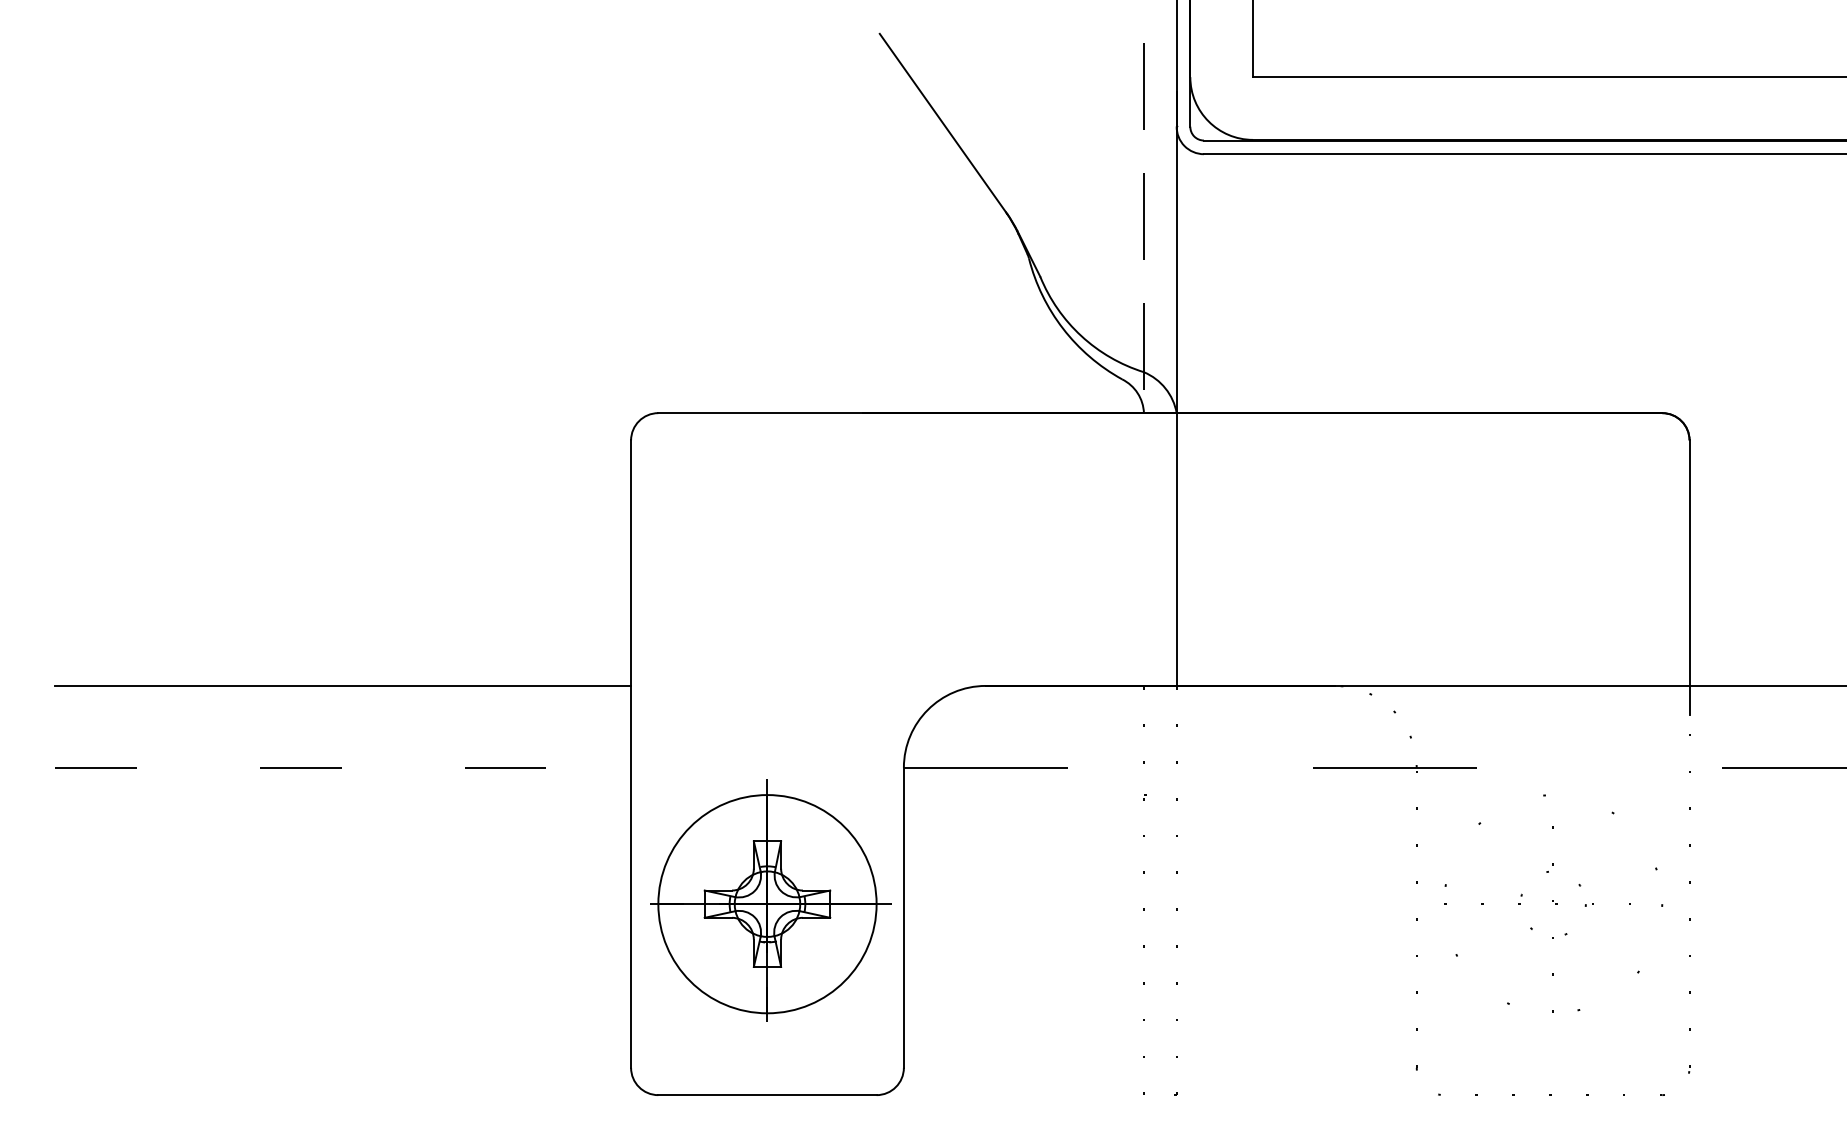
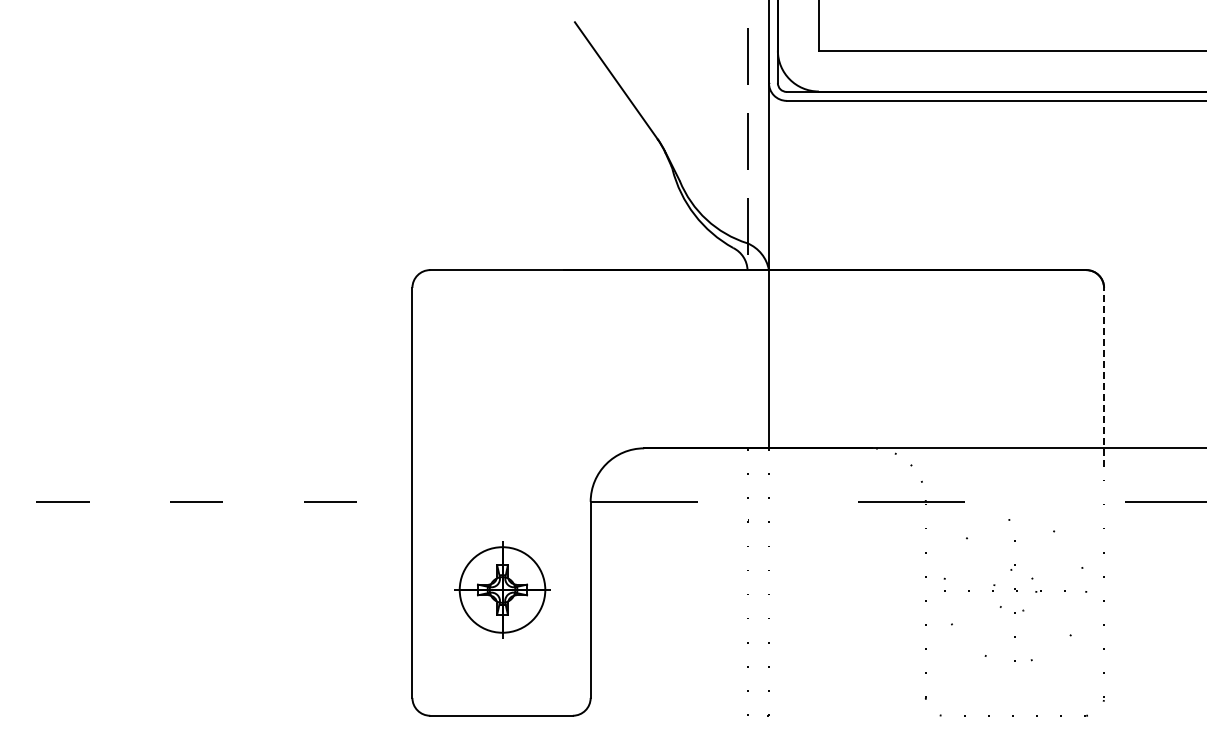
line: (1690, 577) -> (1104, 377), solid -> dashed
line: (343, 686) -> (224, 448), removed
part: (770, 900) -> (503, 588), size x0.6

